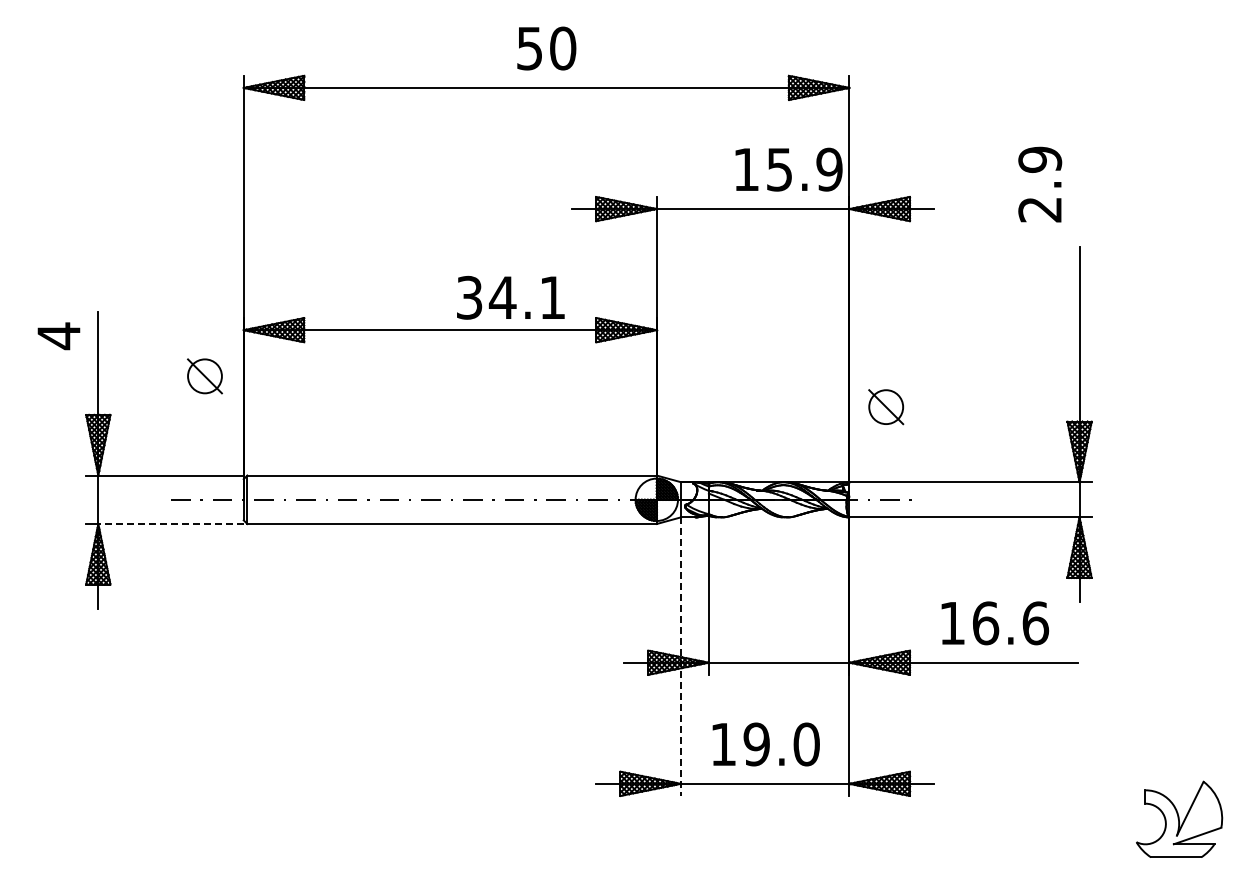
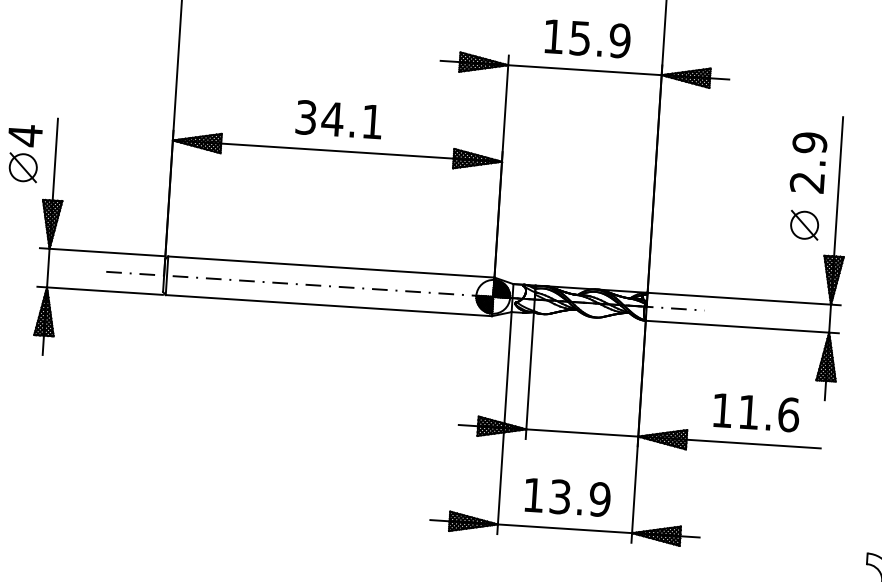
text: (788, 169) -> (587, 38), moved
text: (1040, 184) -> (808, 162), moved
text: (510, 297) -> (338, 119), moved
part: (204, 376) -> (22, 167), moved
part: (886, 407) -> (804, 225), moved
line: (171, 524) -> (105, 291), dashed -> solid
text: (986, 623) -> (749, 412), 16.6 -> 11.6
line: (681, 657) -> (504, 423), dashed -> solid
text: (781, 744) -> (579, 498), 19.0 -> 13.9

